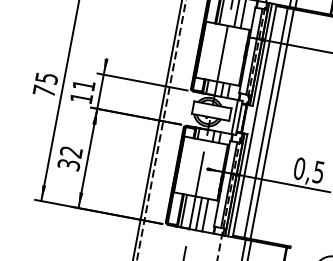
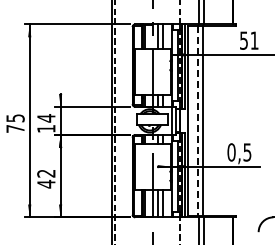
text: (84, 85) -> (46, 118), 11 -> 14
line: (265, 123) -> (197, 121), solid -> dashed
text: (69, 164) -> (46, 183), 32 -> 42

